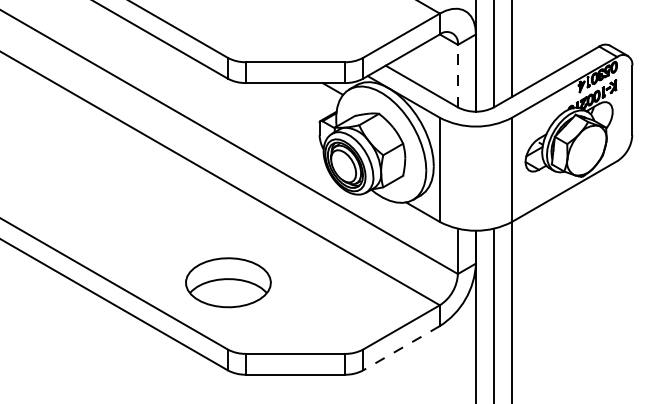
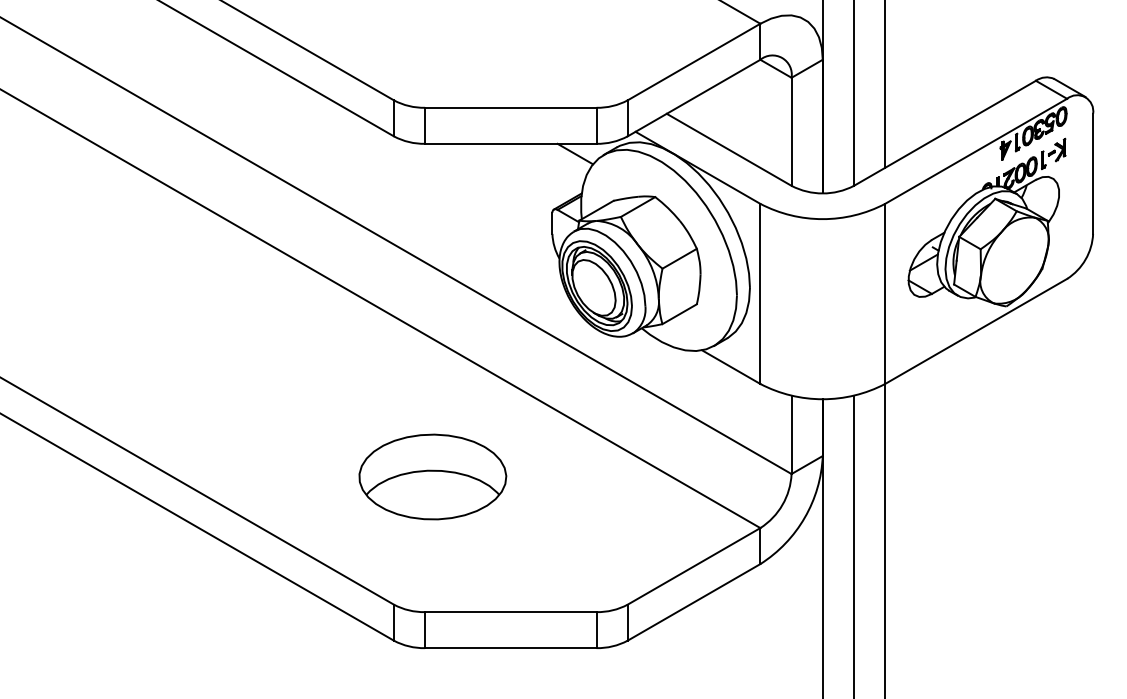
line: (457, 75) -> (790, 130), dashed -> solid
part: (228, 282) -> (432, 476), moved
line: (401, 348) -> (694, 602), dashed -> solid

